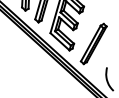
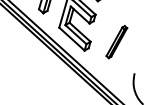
part: (93, 43) -> (116, 41), size x0.6

